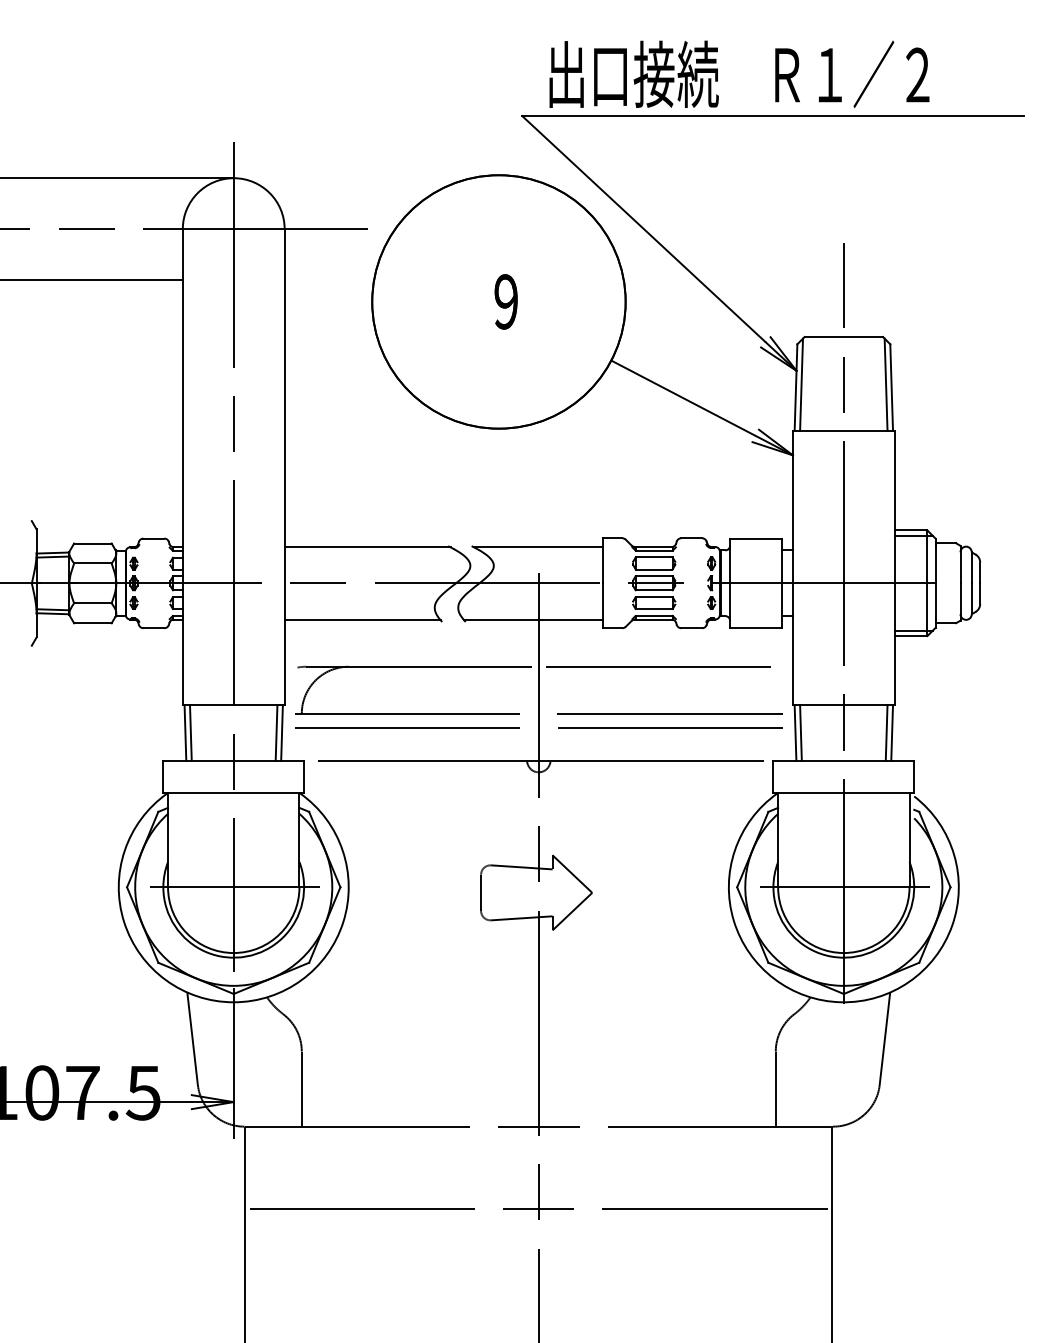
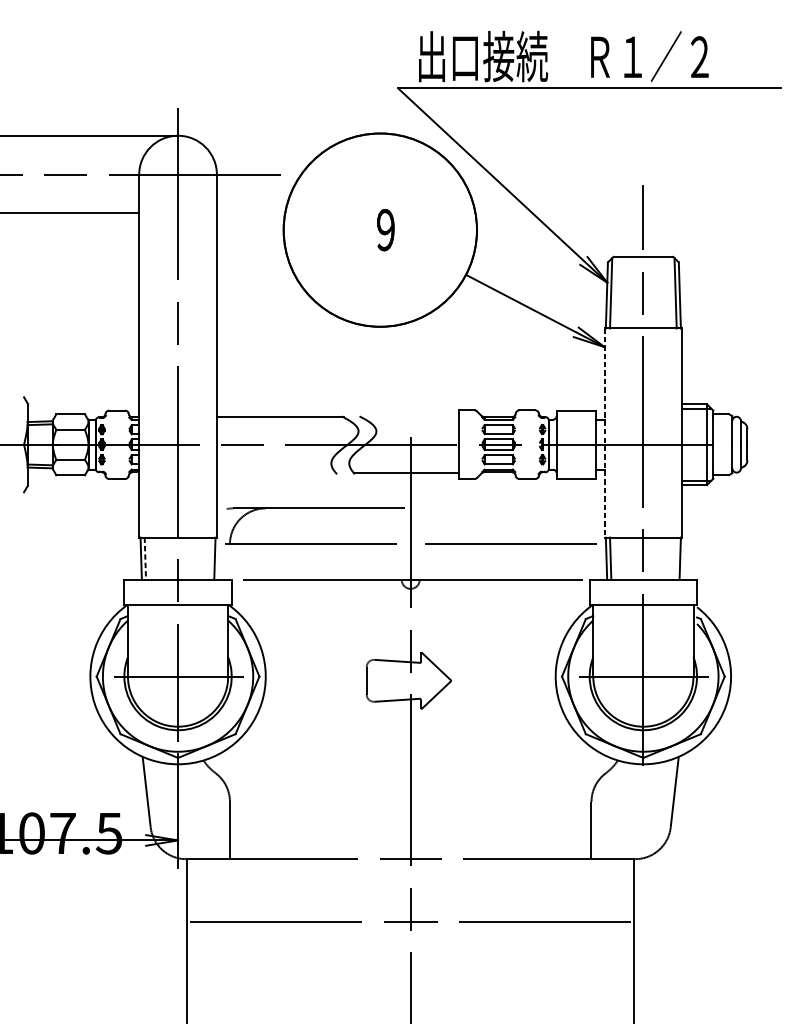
line: (538, 547) -> (410, 417), removed
line: (792, 568) -> (604, 433), solid -> dashed
line: (362, 619) -> (276, 472), removed
line: (654, 666) -> (498, 508), removed
line: (416, 727) -> (317, 554), removed
line: (670, 727) -> (511, 554), removed
line: (190, 732) -> (145, 558), solid -> dashed
line: (276, 732) -> (210, 558), removed
line: (886, 732) -> (675, 558), removed

